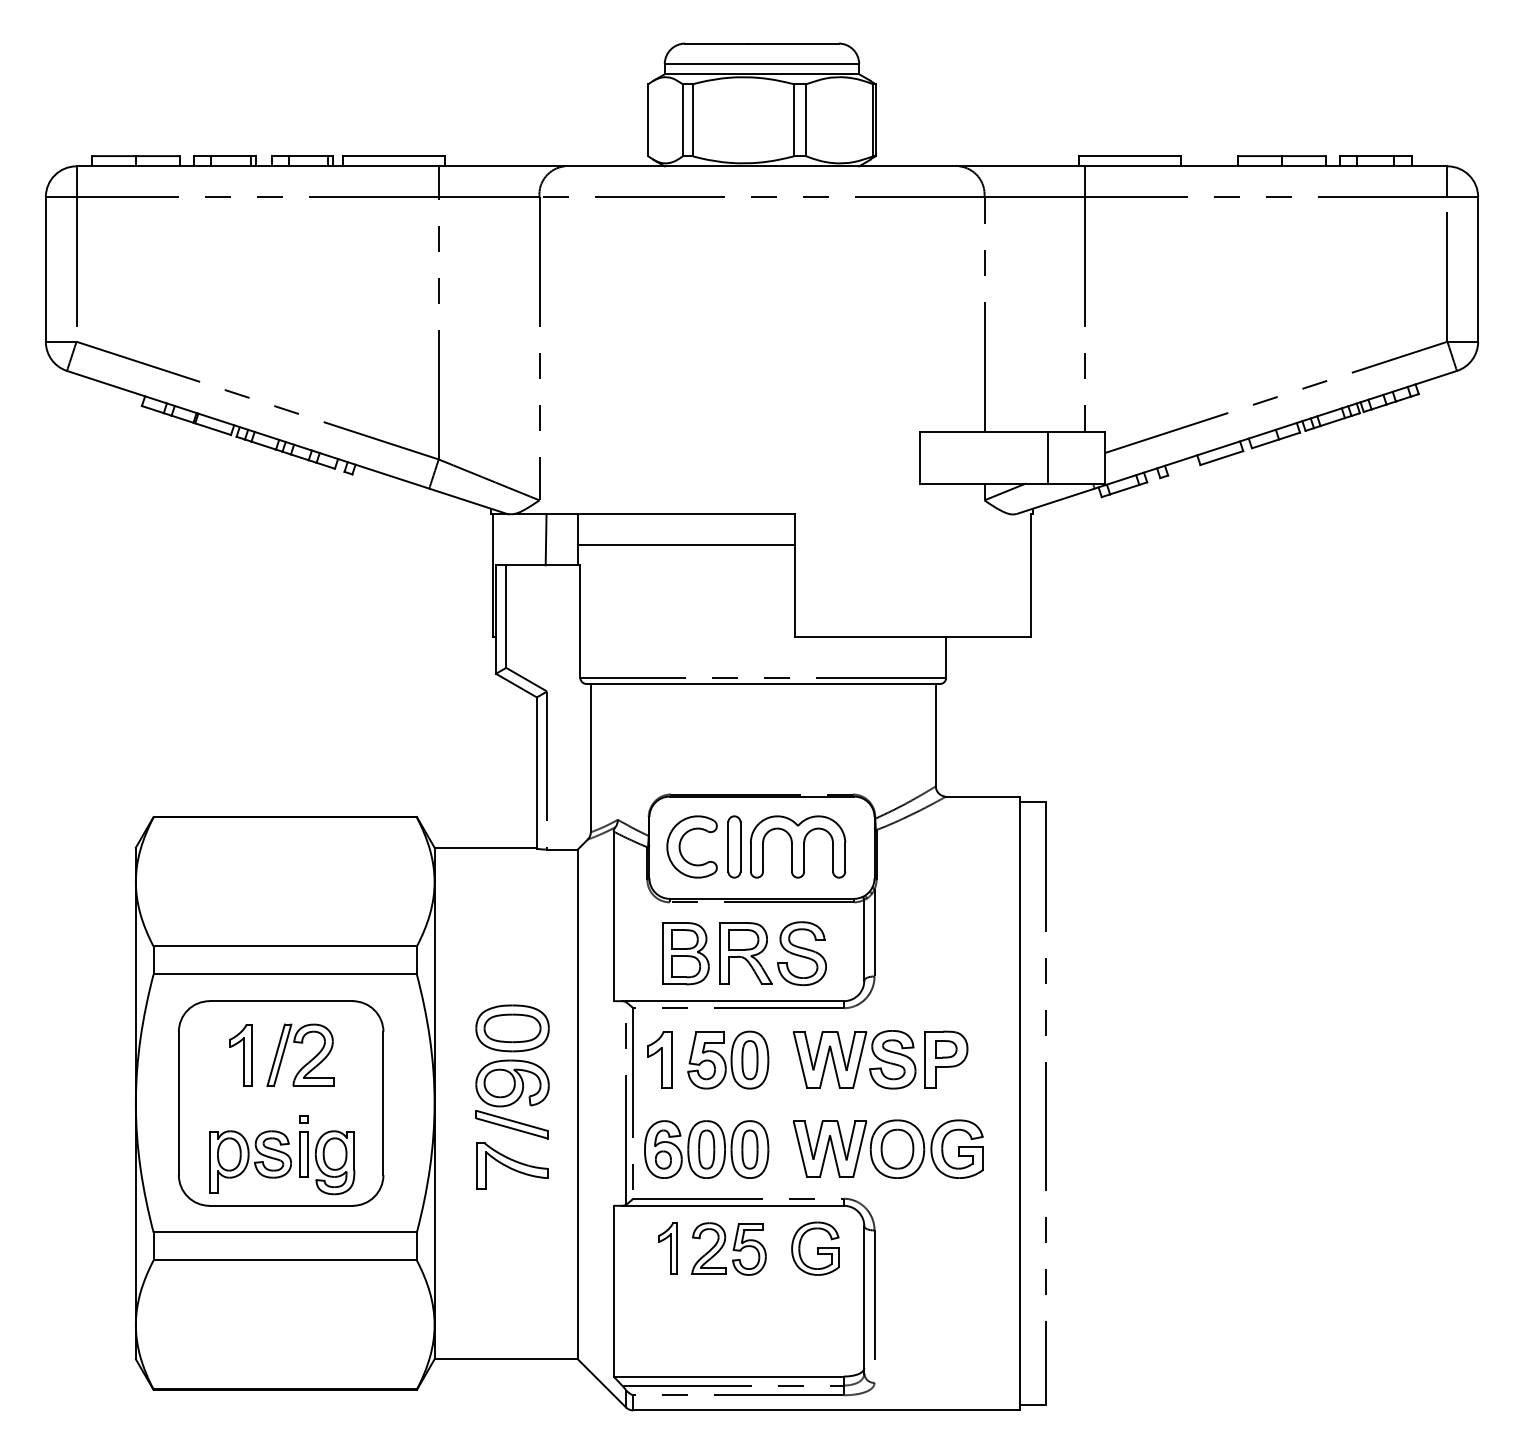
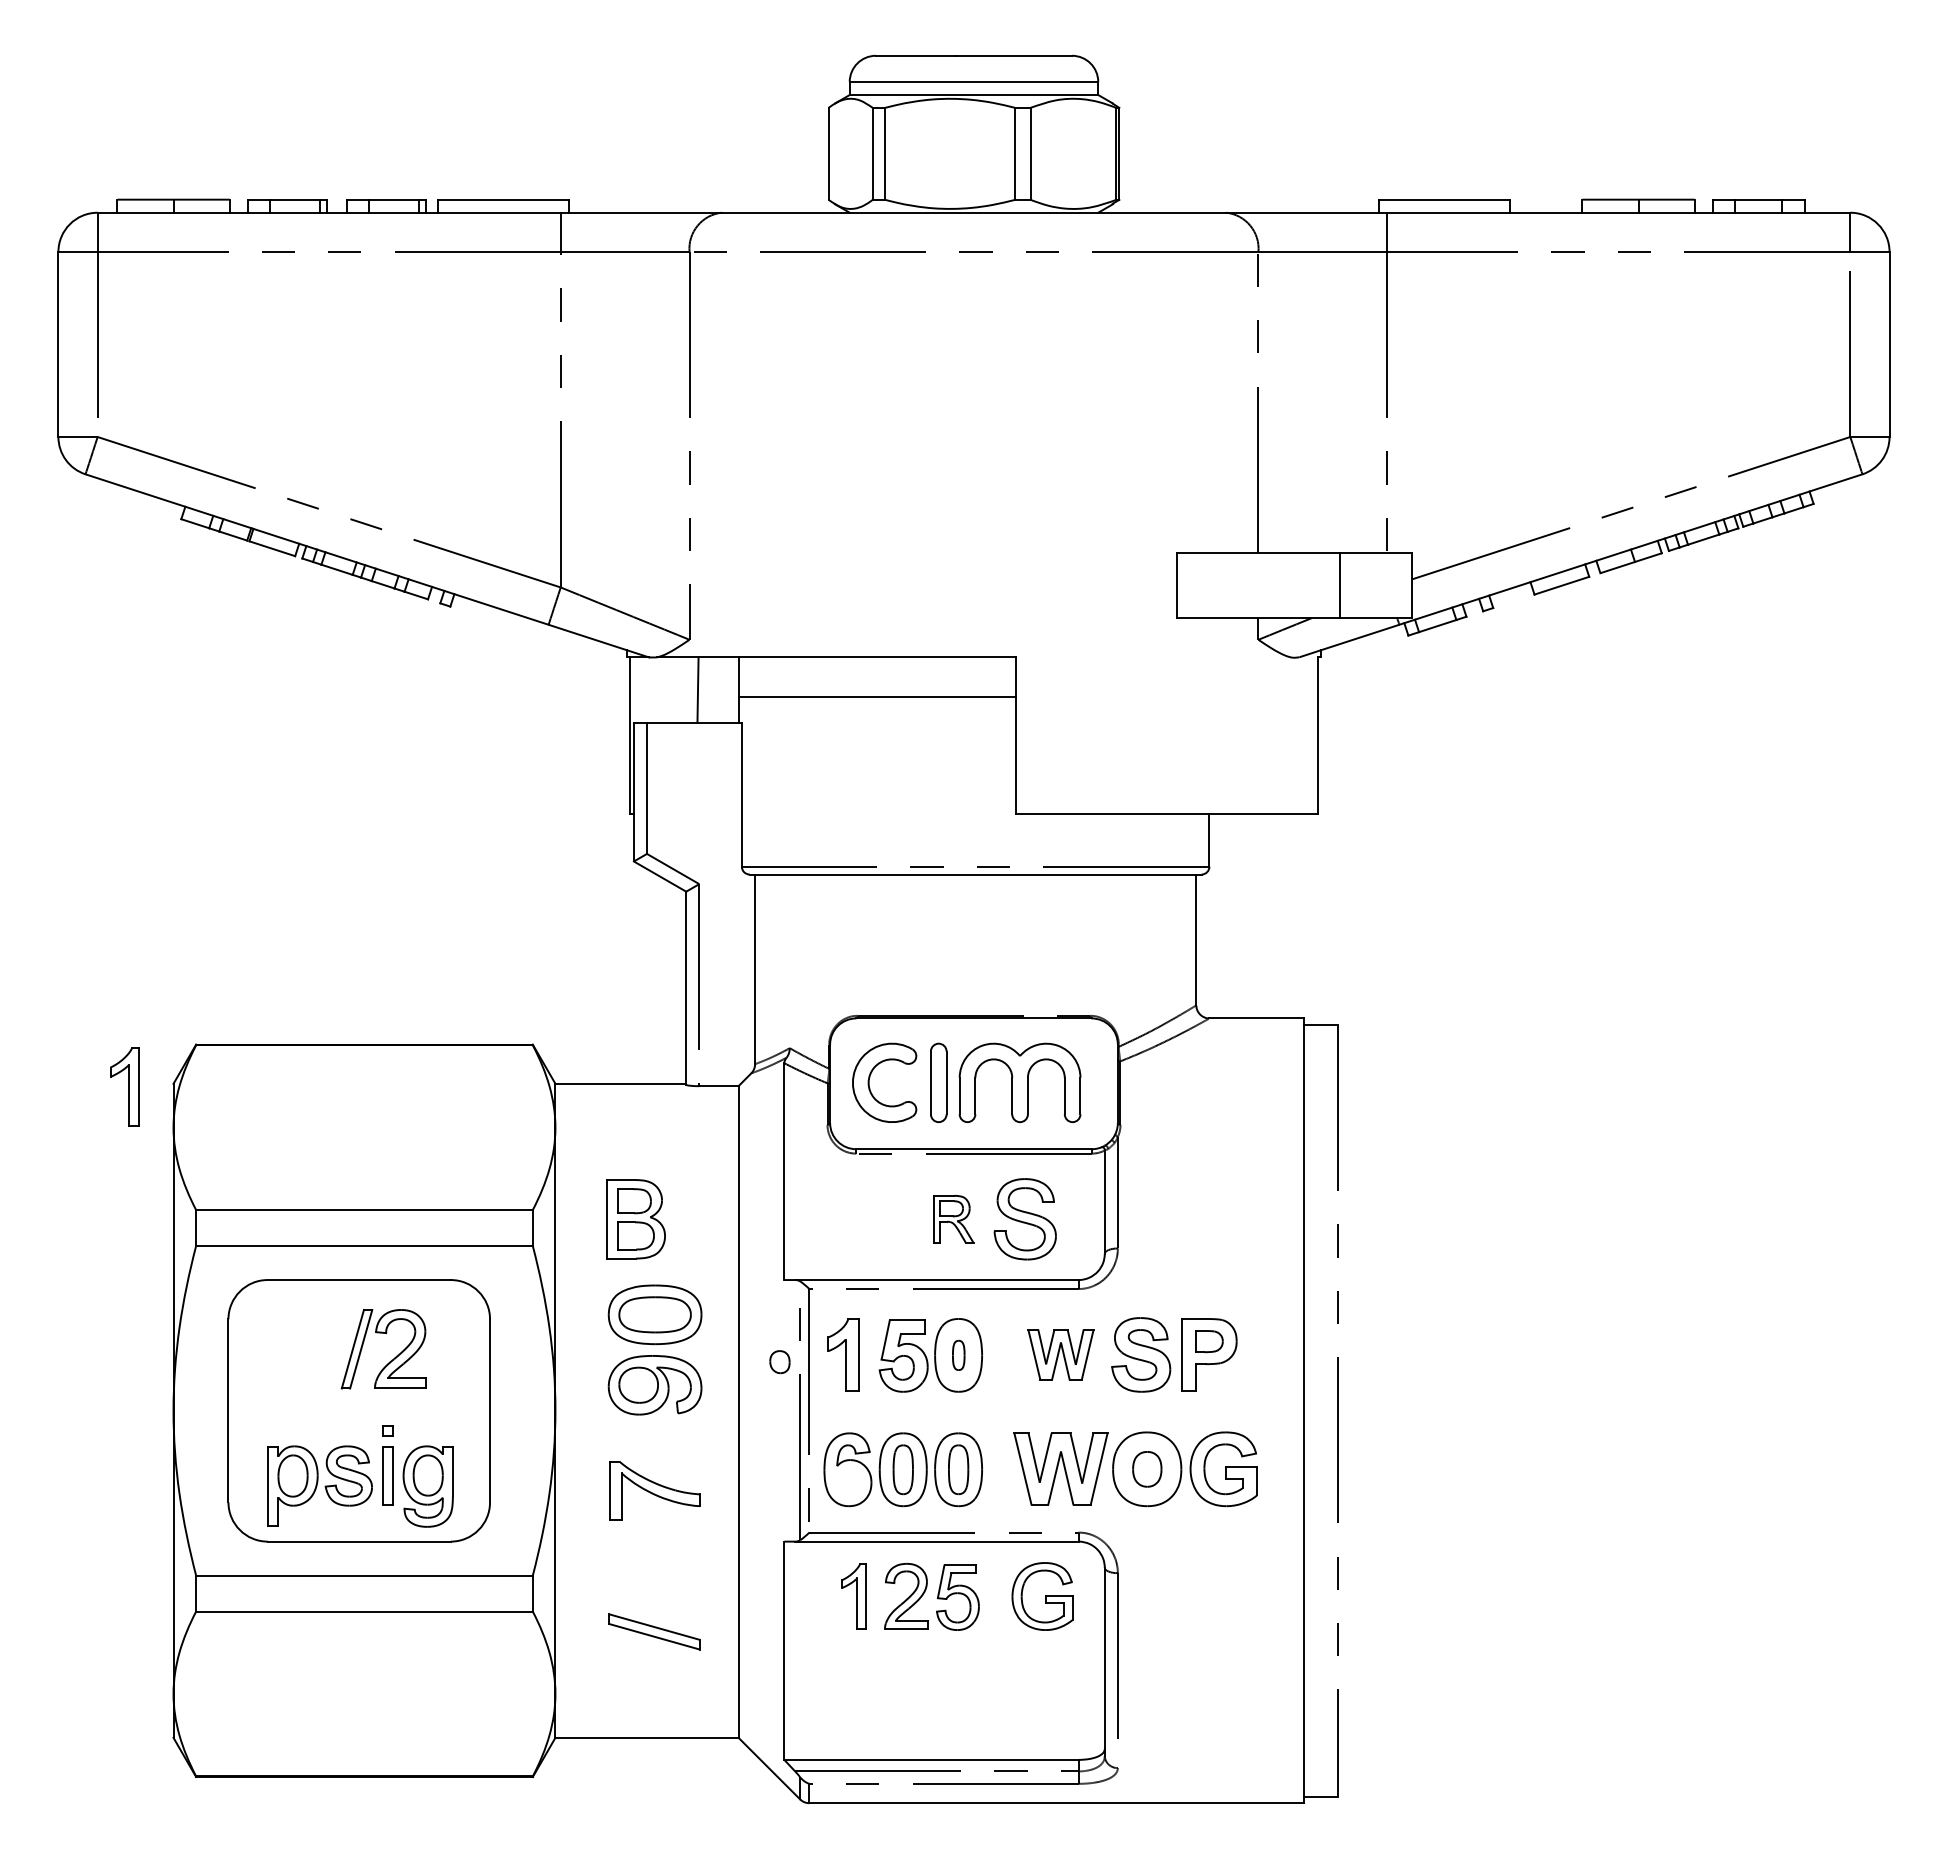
part: (685, 953) -> (635, 1219), moved
part: (745, 953) -> (953, 1219), size x0.6
part: (240, 1054) -> (124, 1086), moved
part: (829, 1059) -> (1060, 1354), size x0.7
part: (749, 1060) -> (958, 1355), size x0.6
part: (512, 1124) -> (654, 1631), moved
part: (897, 1149) -> (1147, 1469), size x0.7
part: (663, 1160) -> (779, 1362), moved

